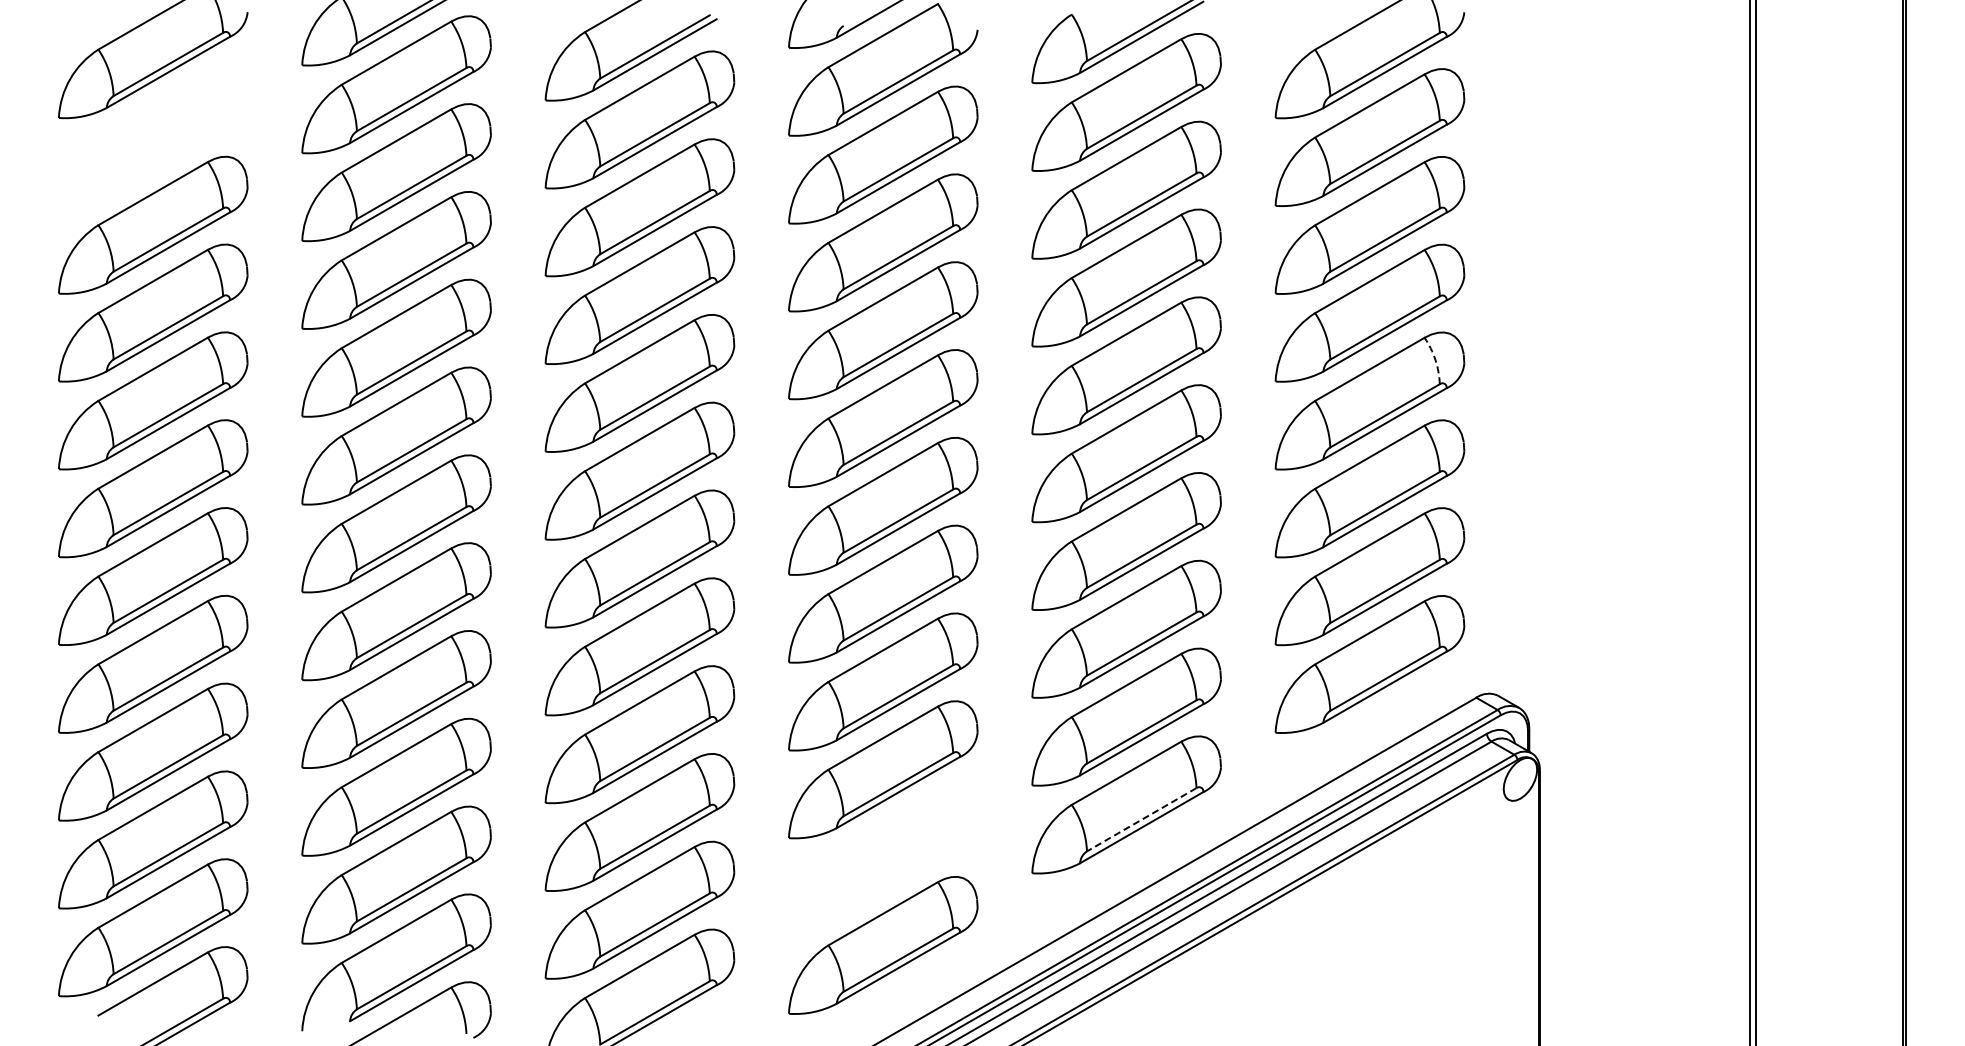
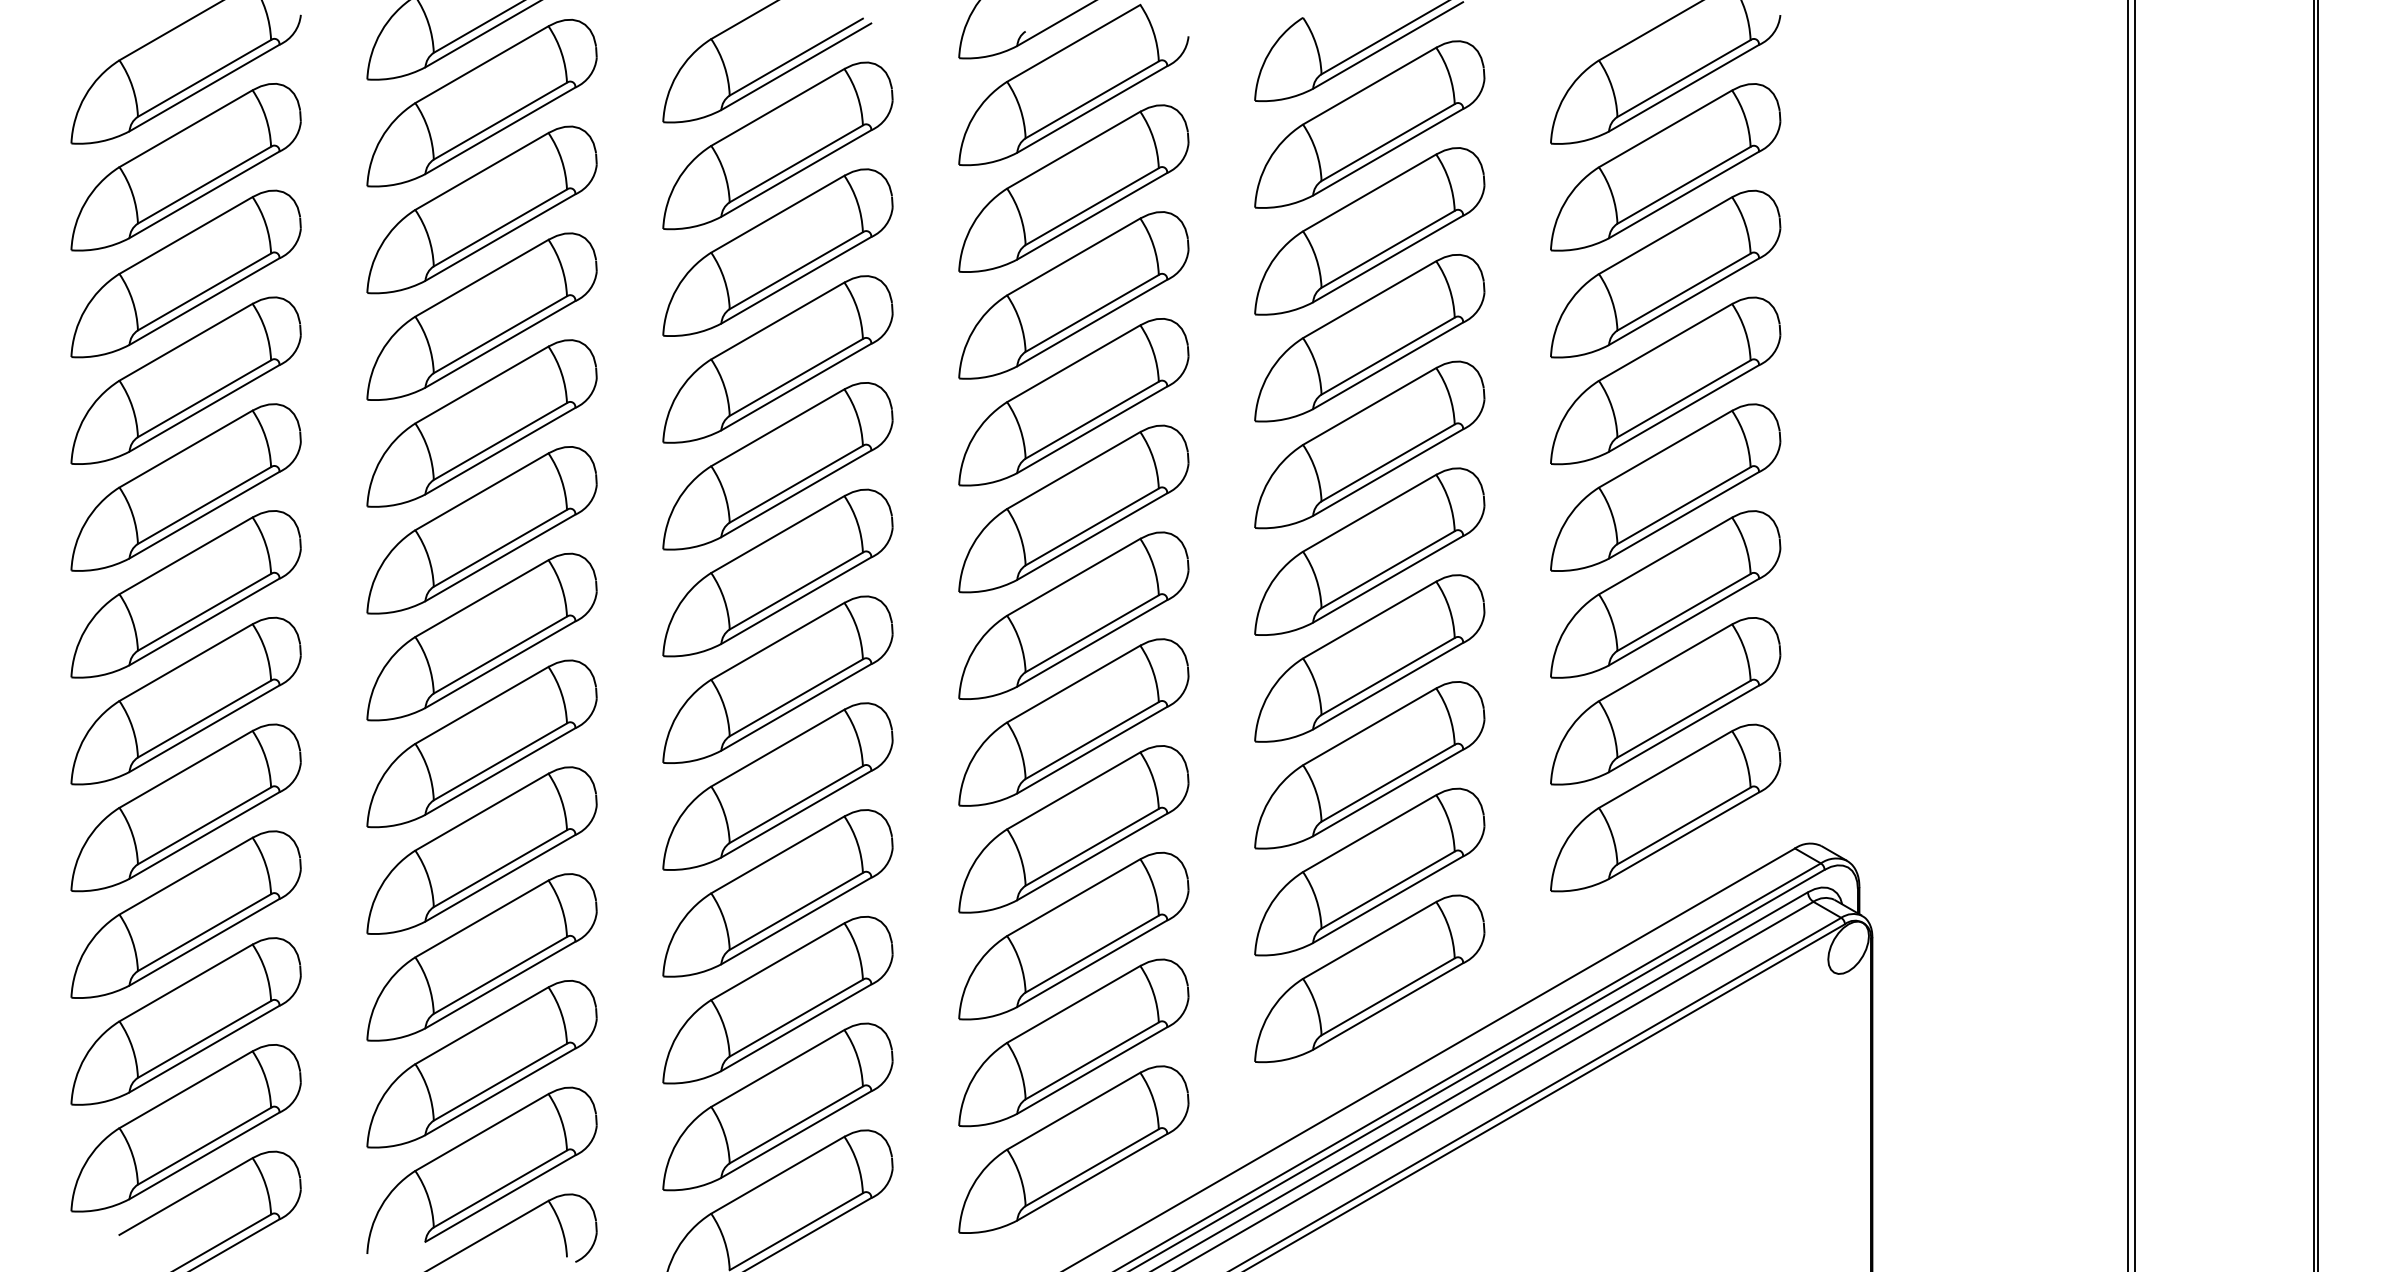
part: (153, 137) -> (186, 167), added
arc: (1435, 359) -> (1745, 437), dashed -> solid
line: (1141, 820) -> (1387, 997), dashed -> solid
part: (883, 857) -> (1074, 1042), added

